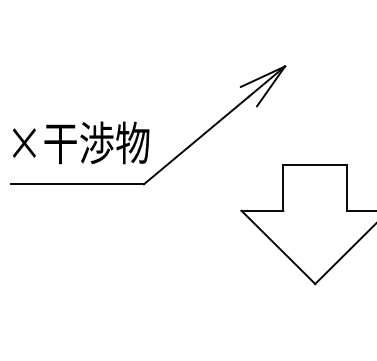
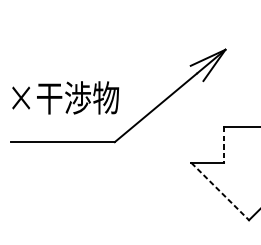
text: (81, 142) -> (65, 97), moved
line: (283, 187) -> (224, 144), solid -> dashed
line: (278, 247) -> (220, 191), solid -> dashed

